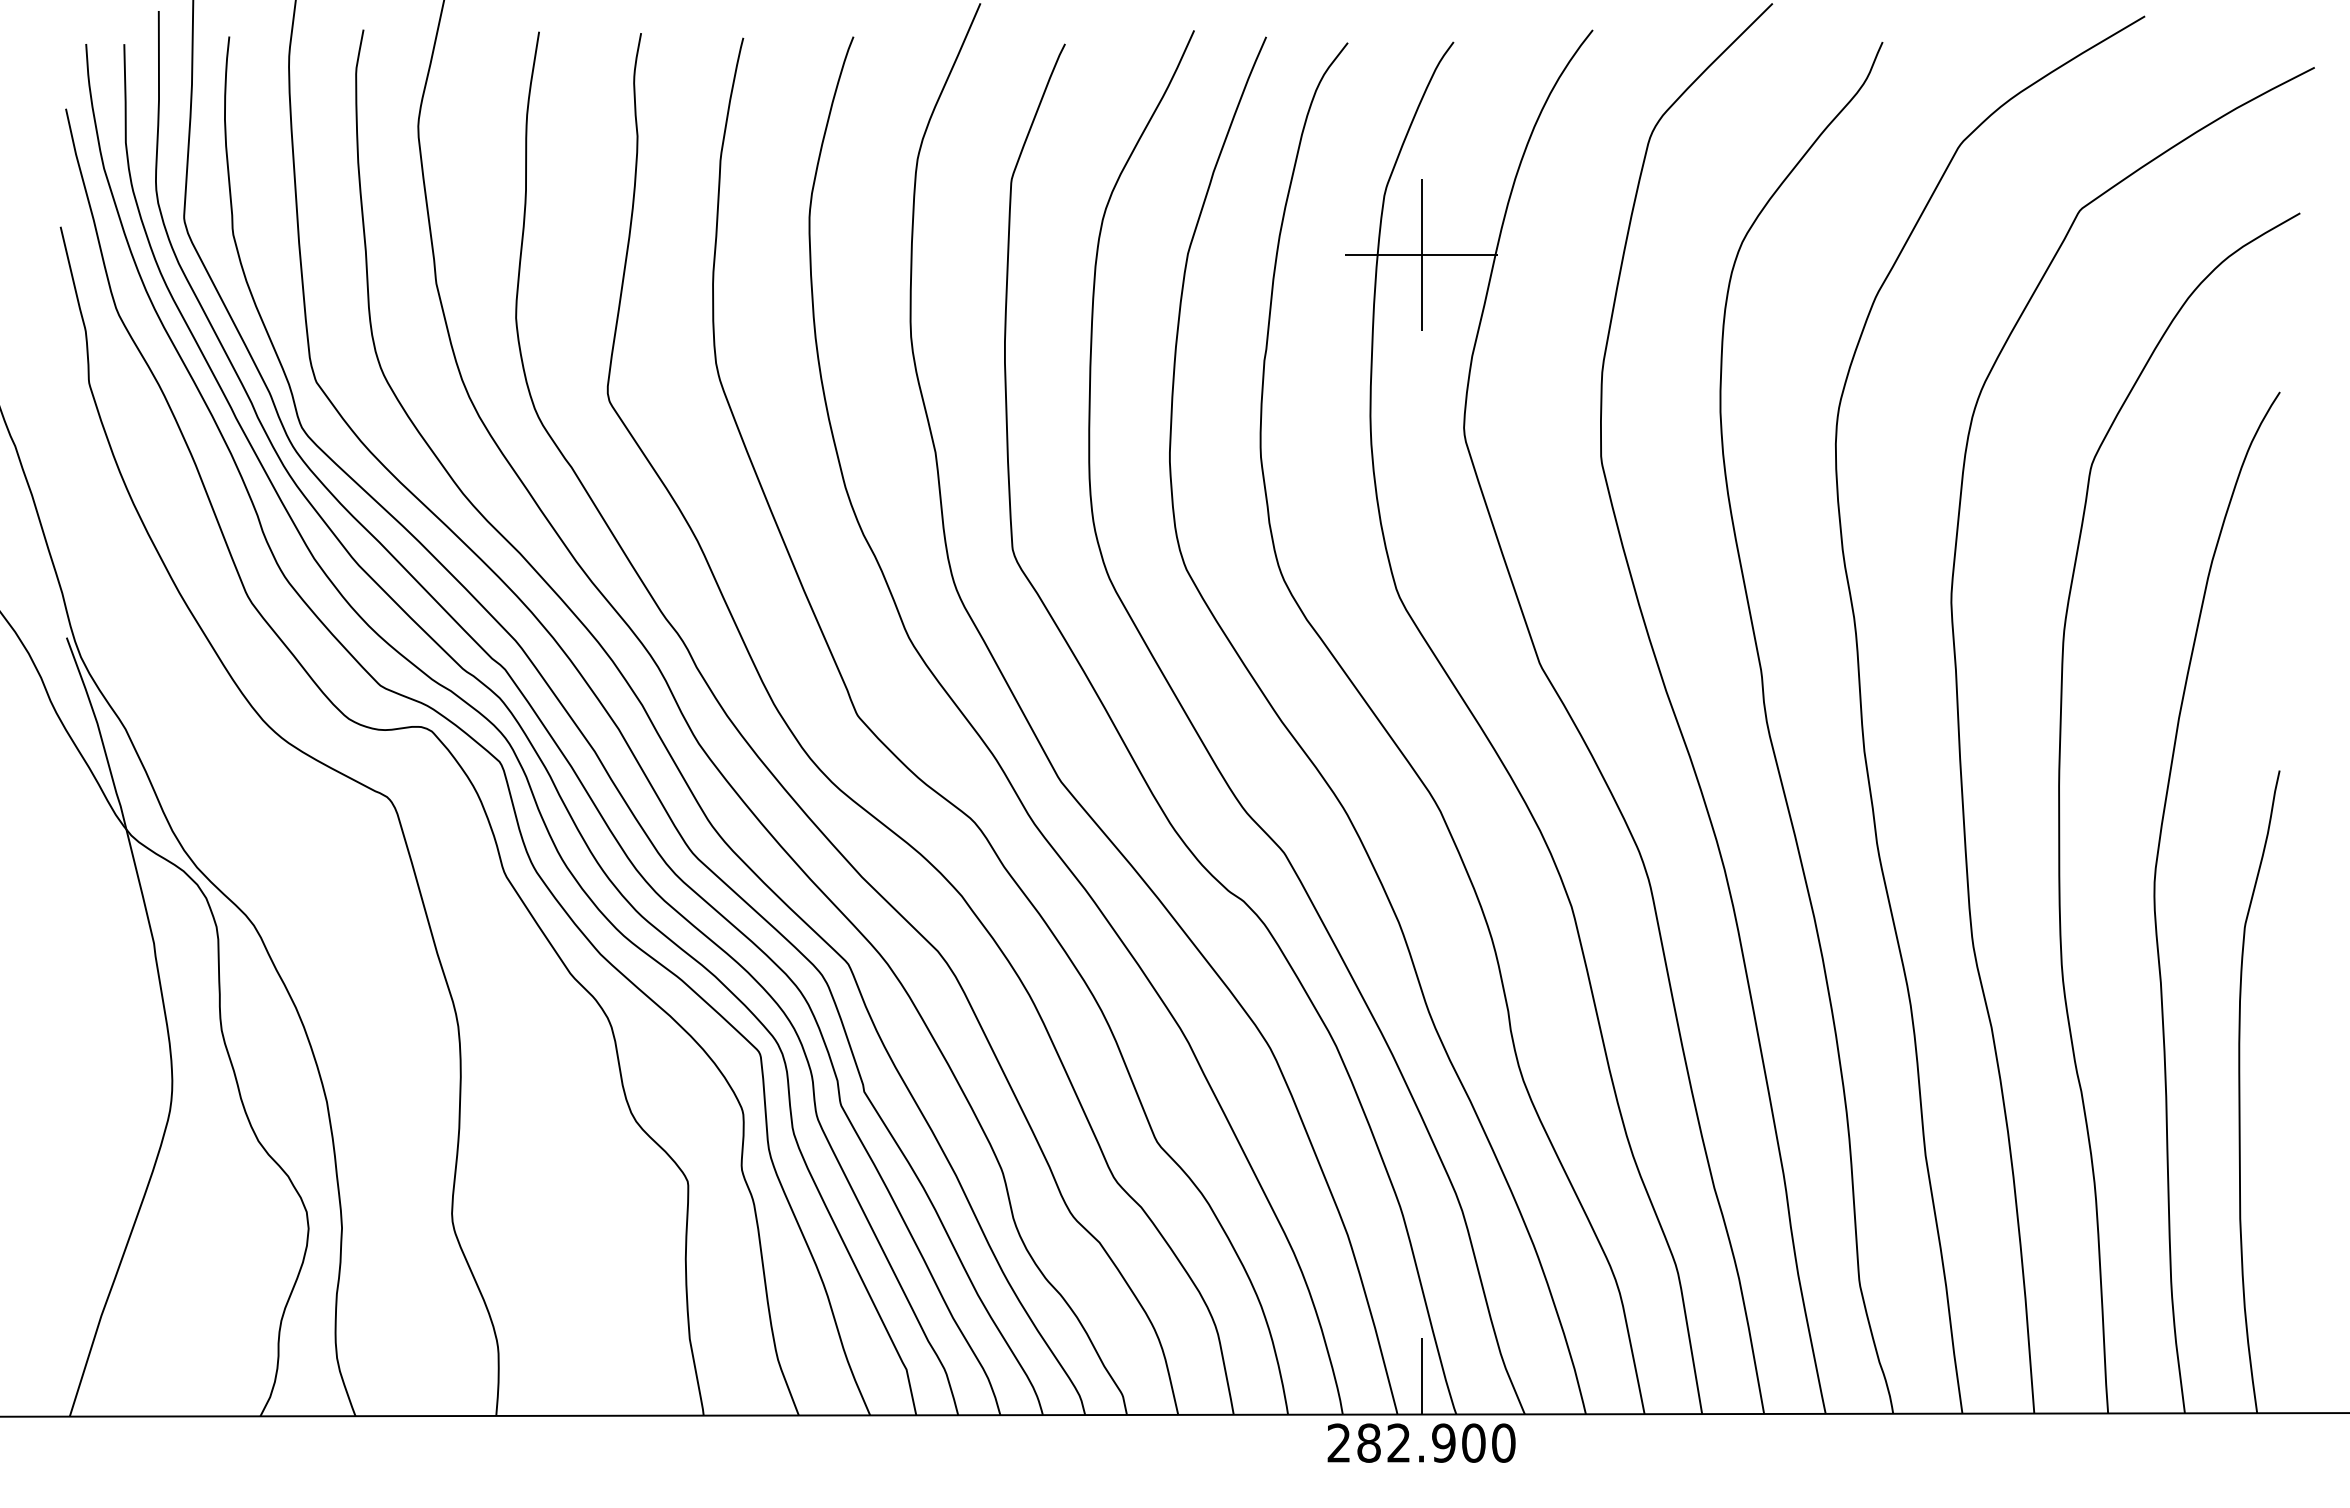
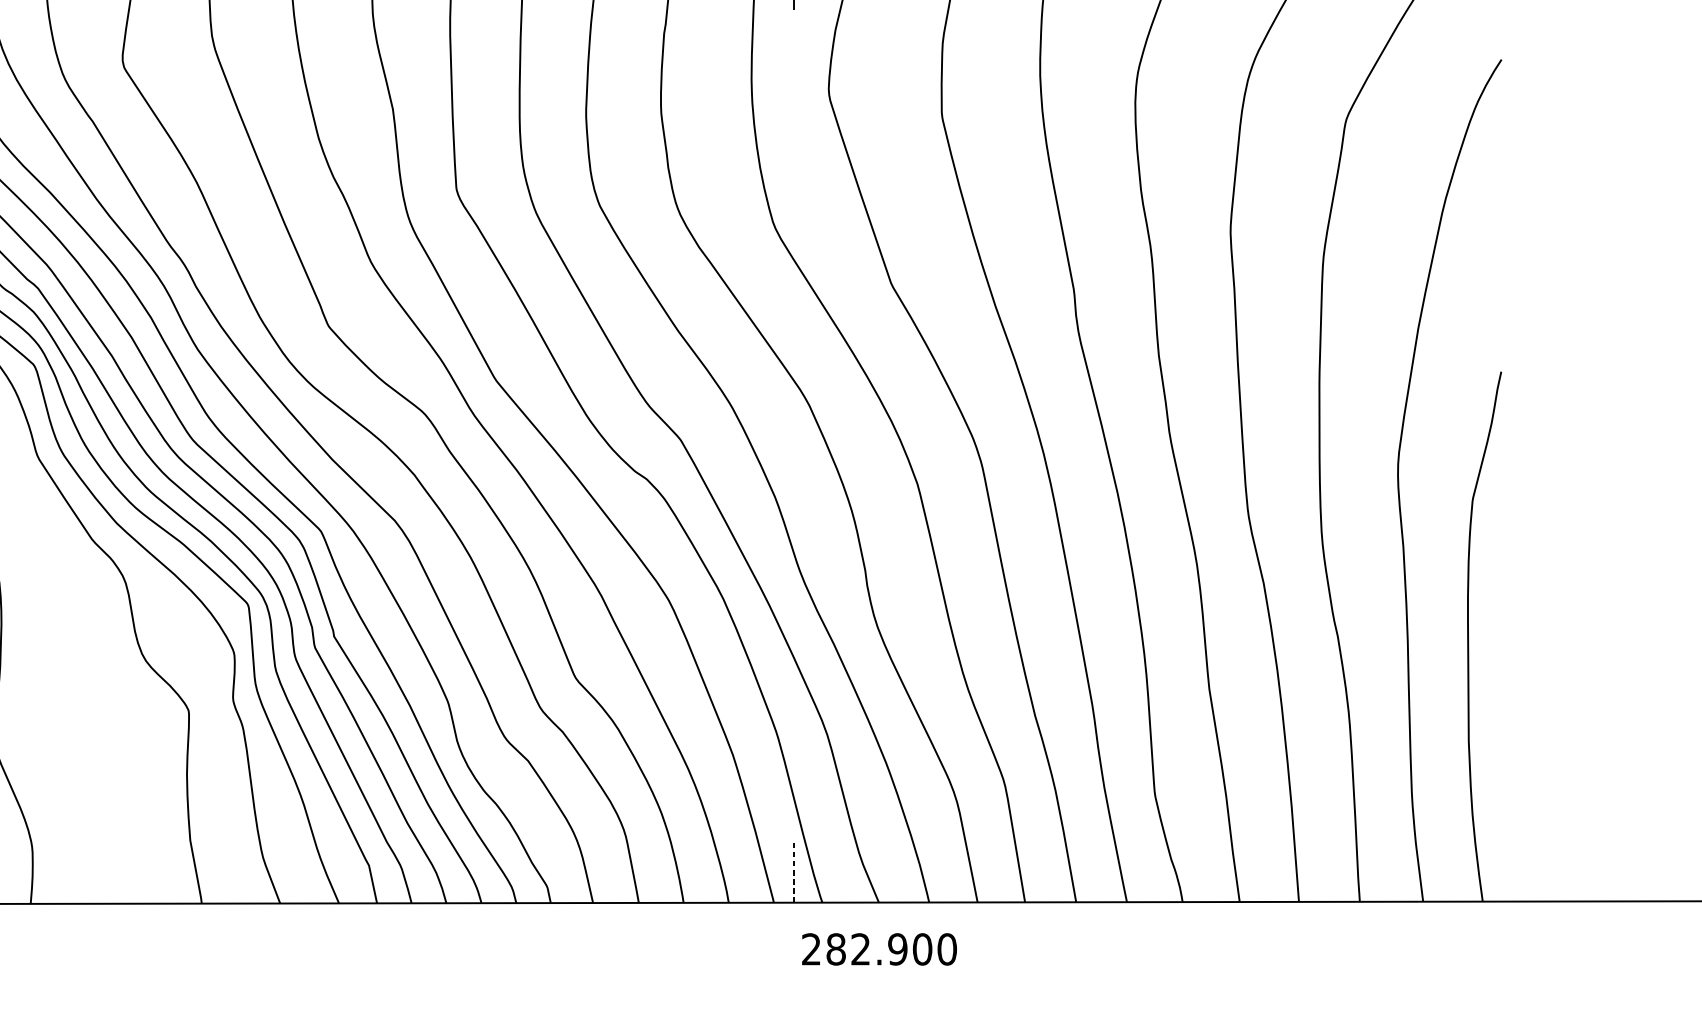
line: (1421, 1375) -> (793, 870), solid -> dashed
text: (1421, 1442) -> (879, 948), moved

